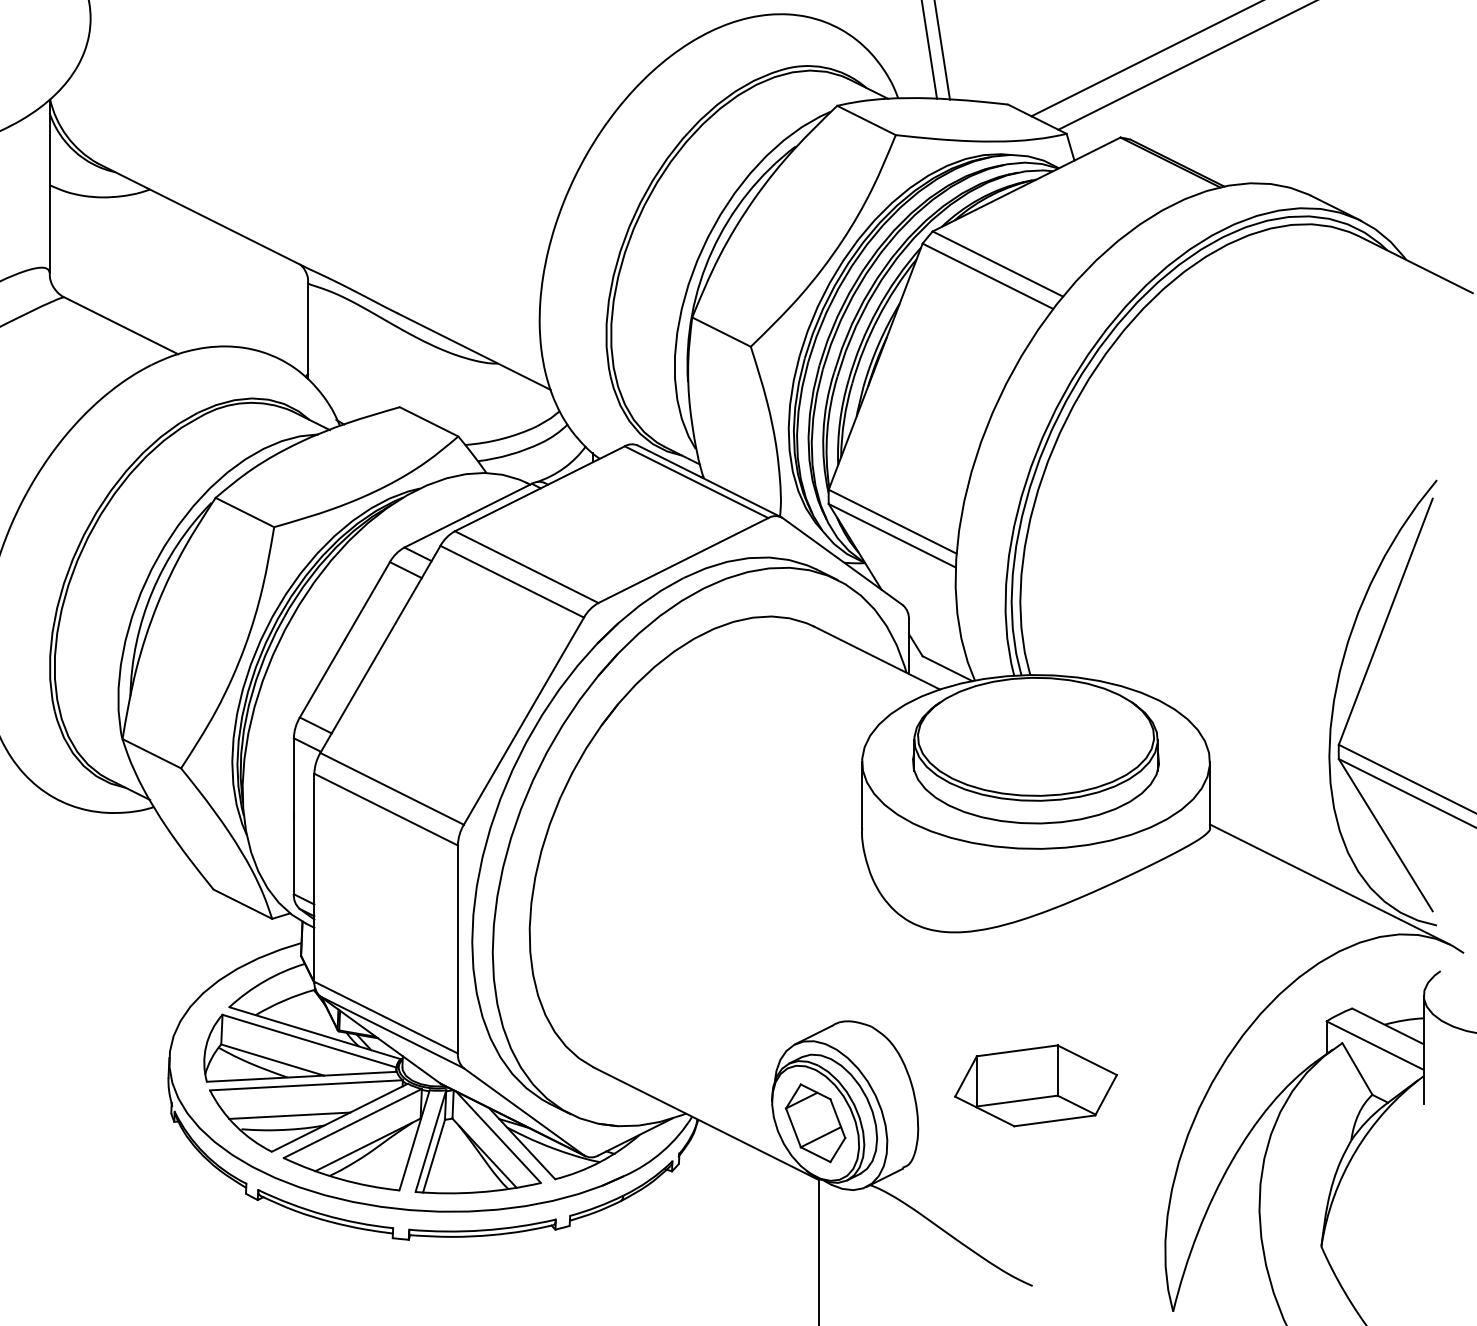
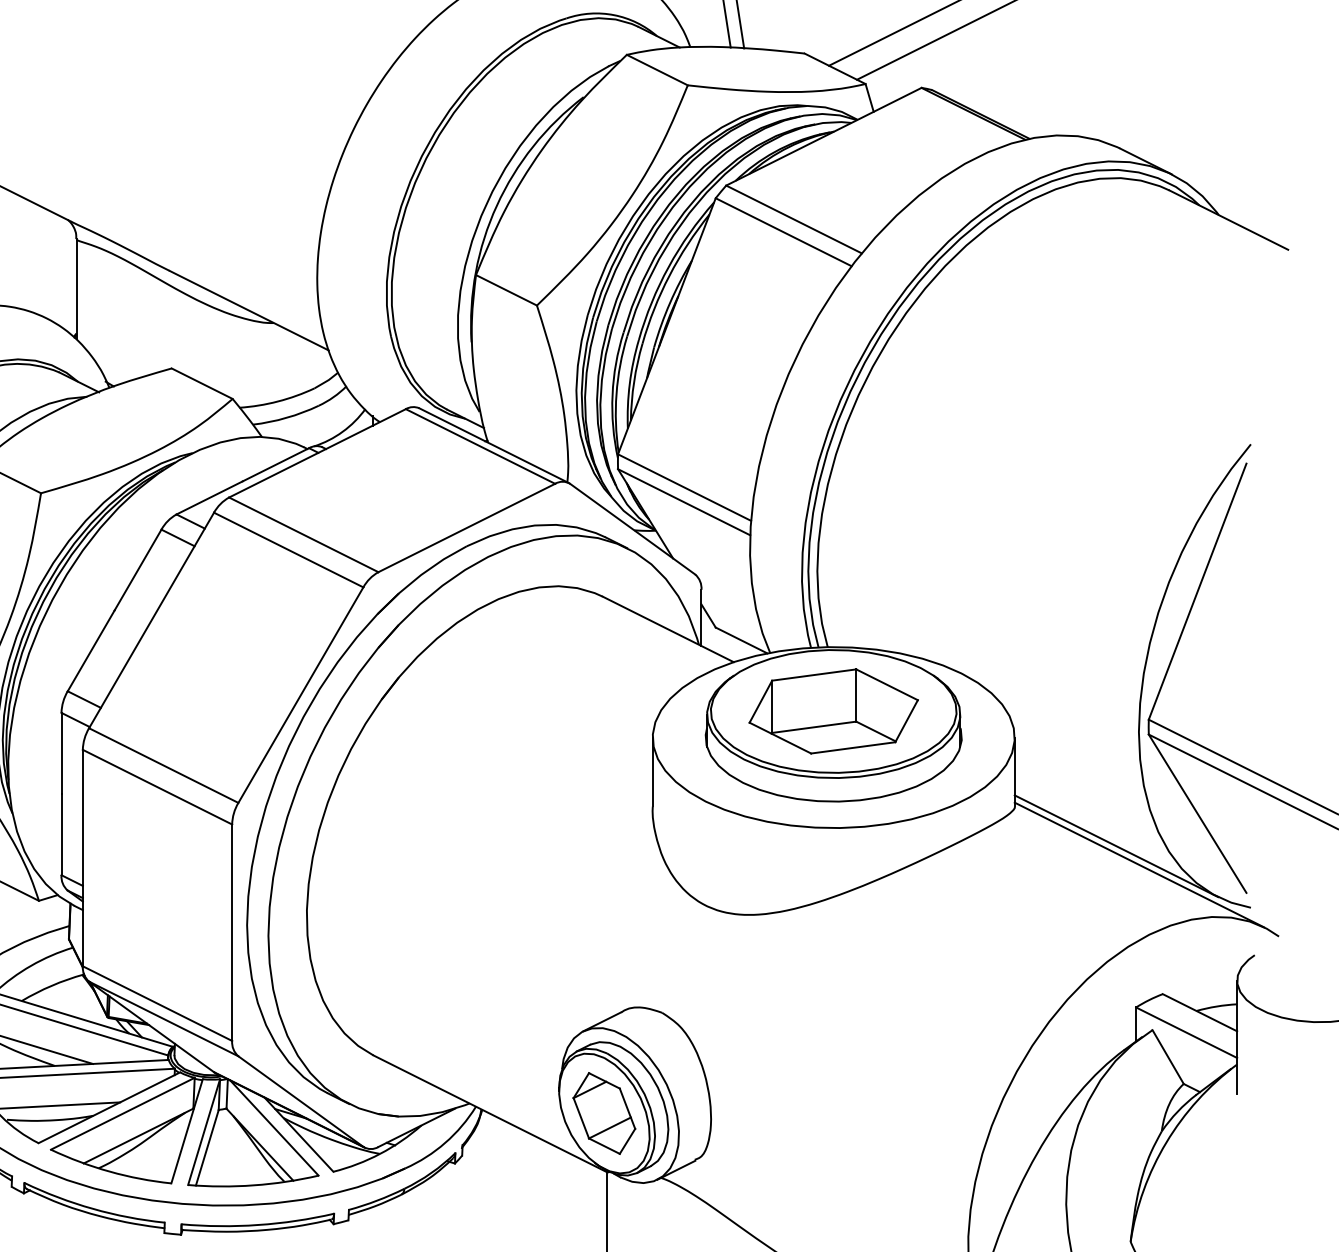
line: (1307, 866) -> (1116, 846), added
part: (1035, 1085) -> (833, 711), moved

